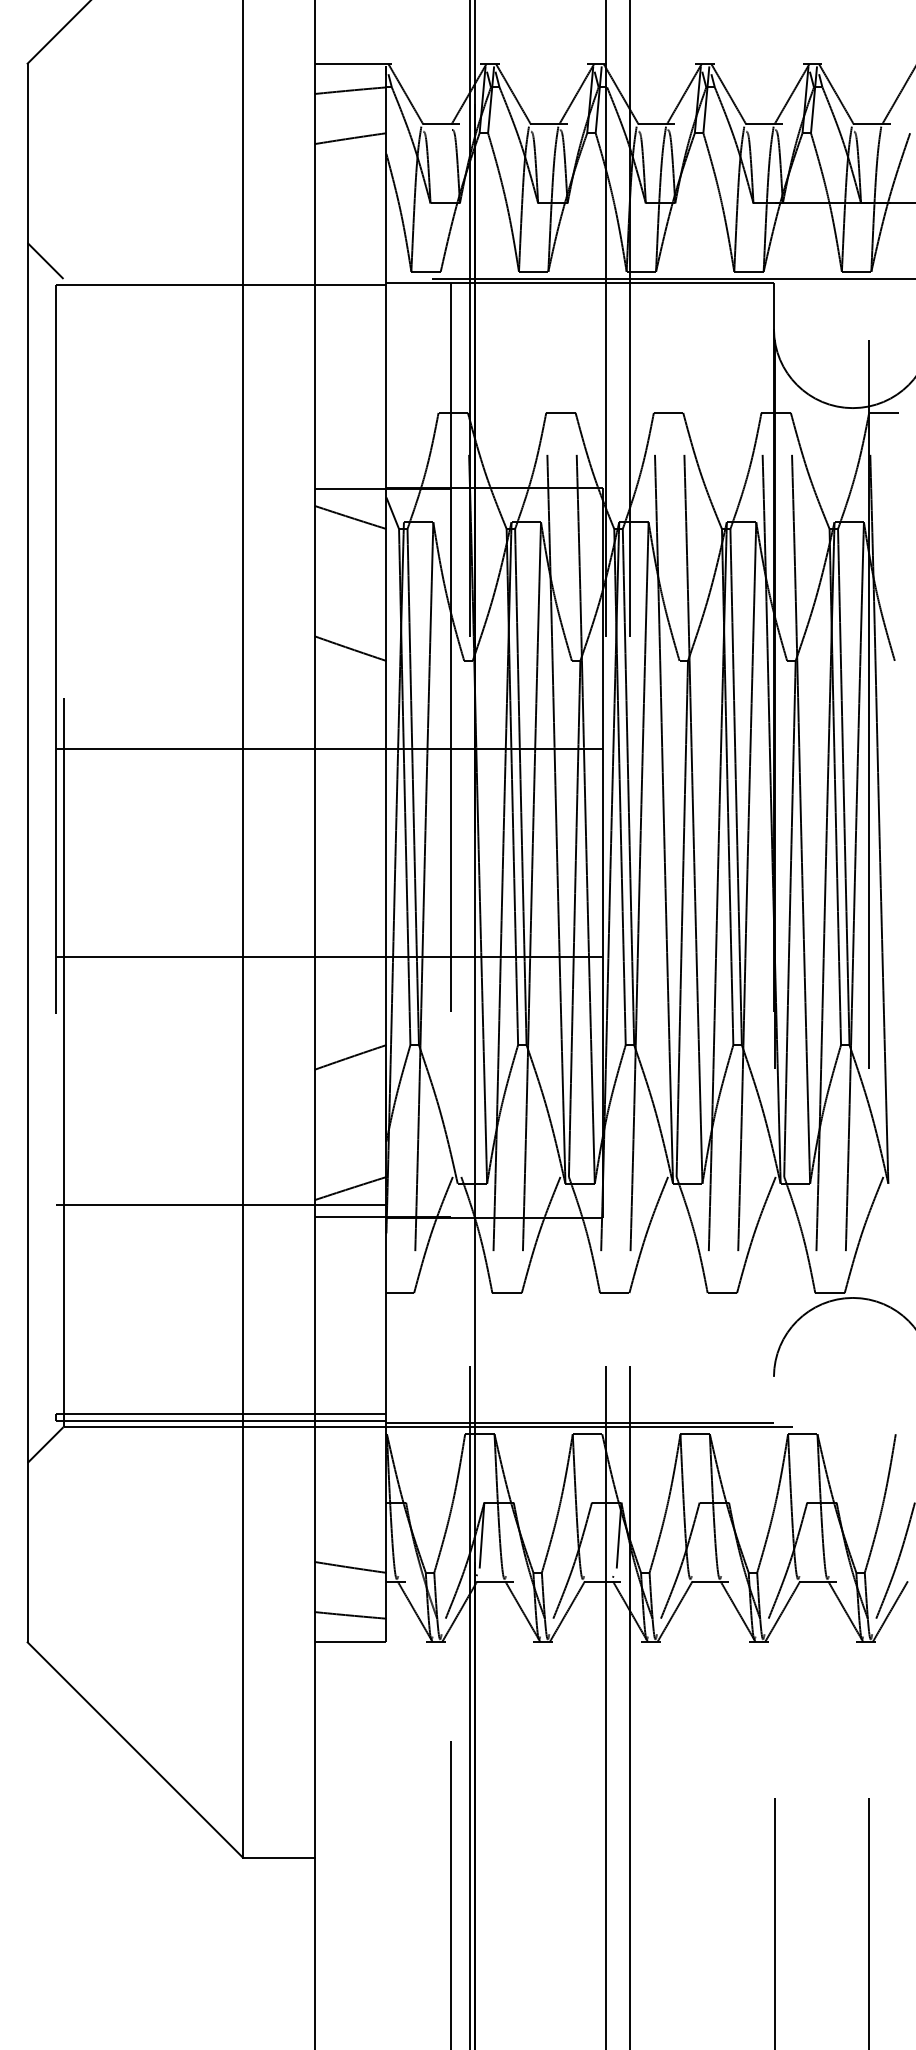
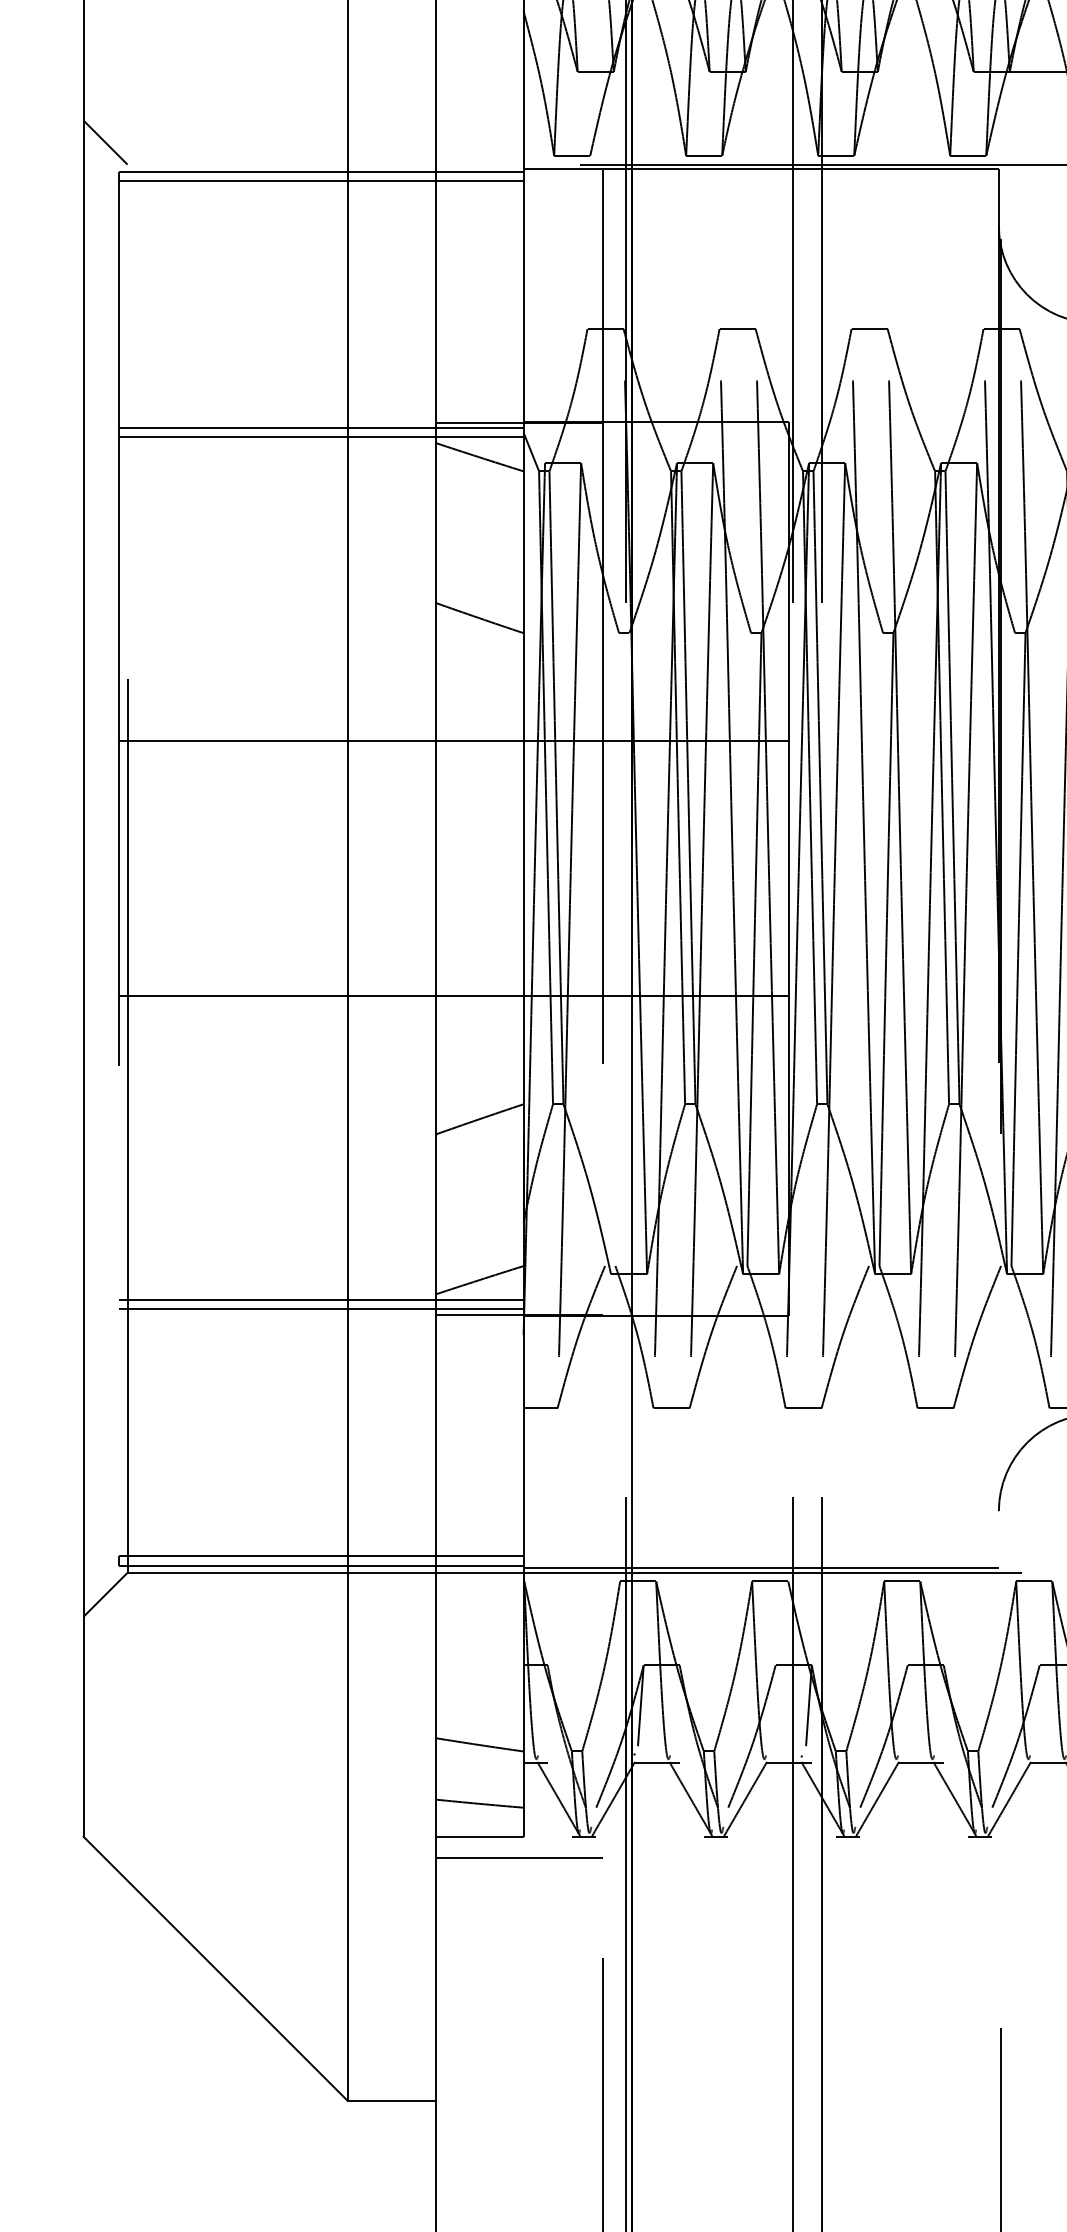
line: (221, 292) -> (321, 181), added
line: (221, 493) -> (321, 427), added
line: (221, 501) -> (321, 437), added
line: (221, 1212) -> (321, 1309), added
line: (382, 1659) -> (518, 1857), added

